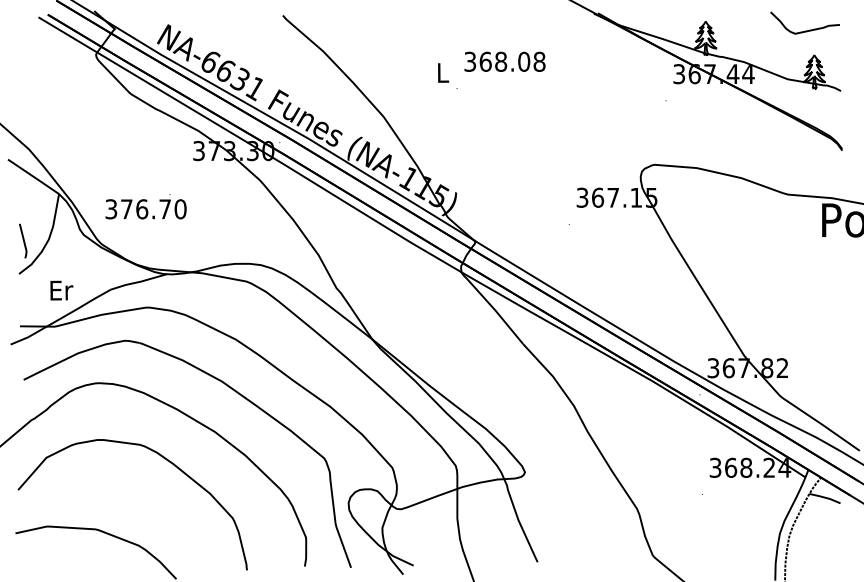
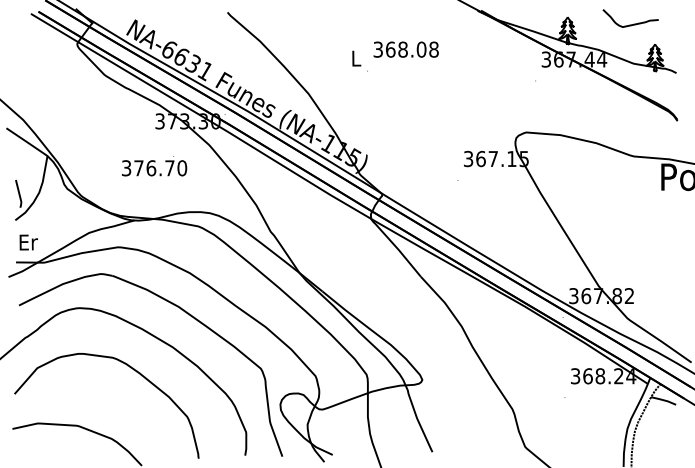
curve: (804, 30) -> (630, 24), moved
text: (145, 206) -> (154, 166), moved
text: (61, 290) -> (28, 242), moved

